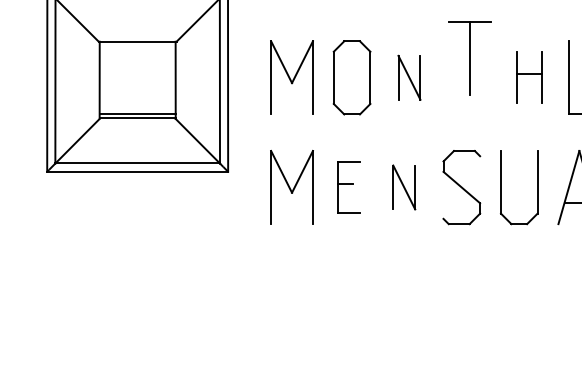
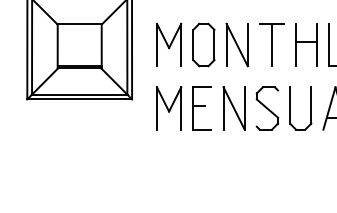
part: (468, 57) -> (271, 44), moved
part: (408, 76) -> (236, 44), size x1.67
part: (529, 76) -> (306, 44), size x1.43
part: (347, 187) -> (201, 108), size x1.43
part: (403, 187) -> (233, 108), size x1.67

